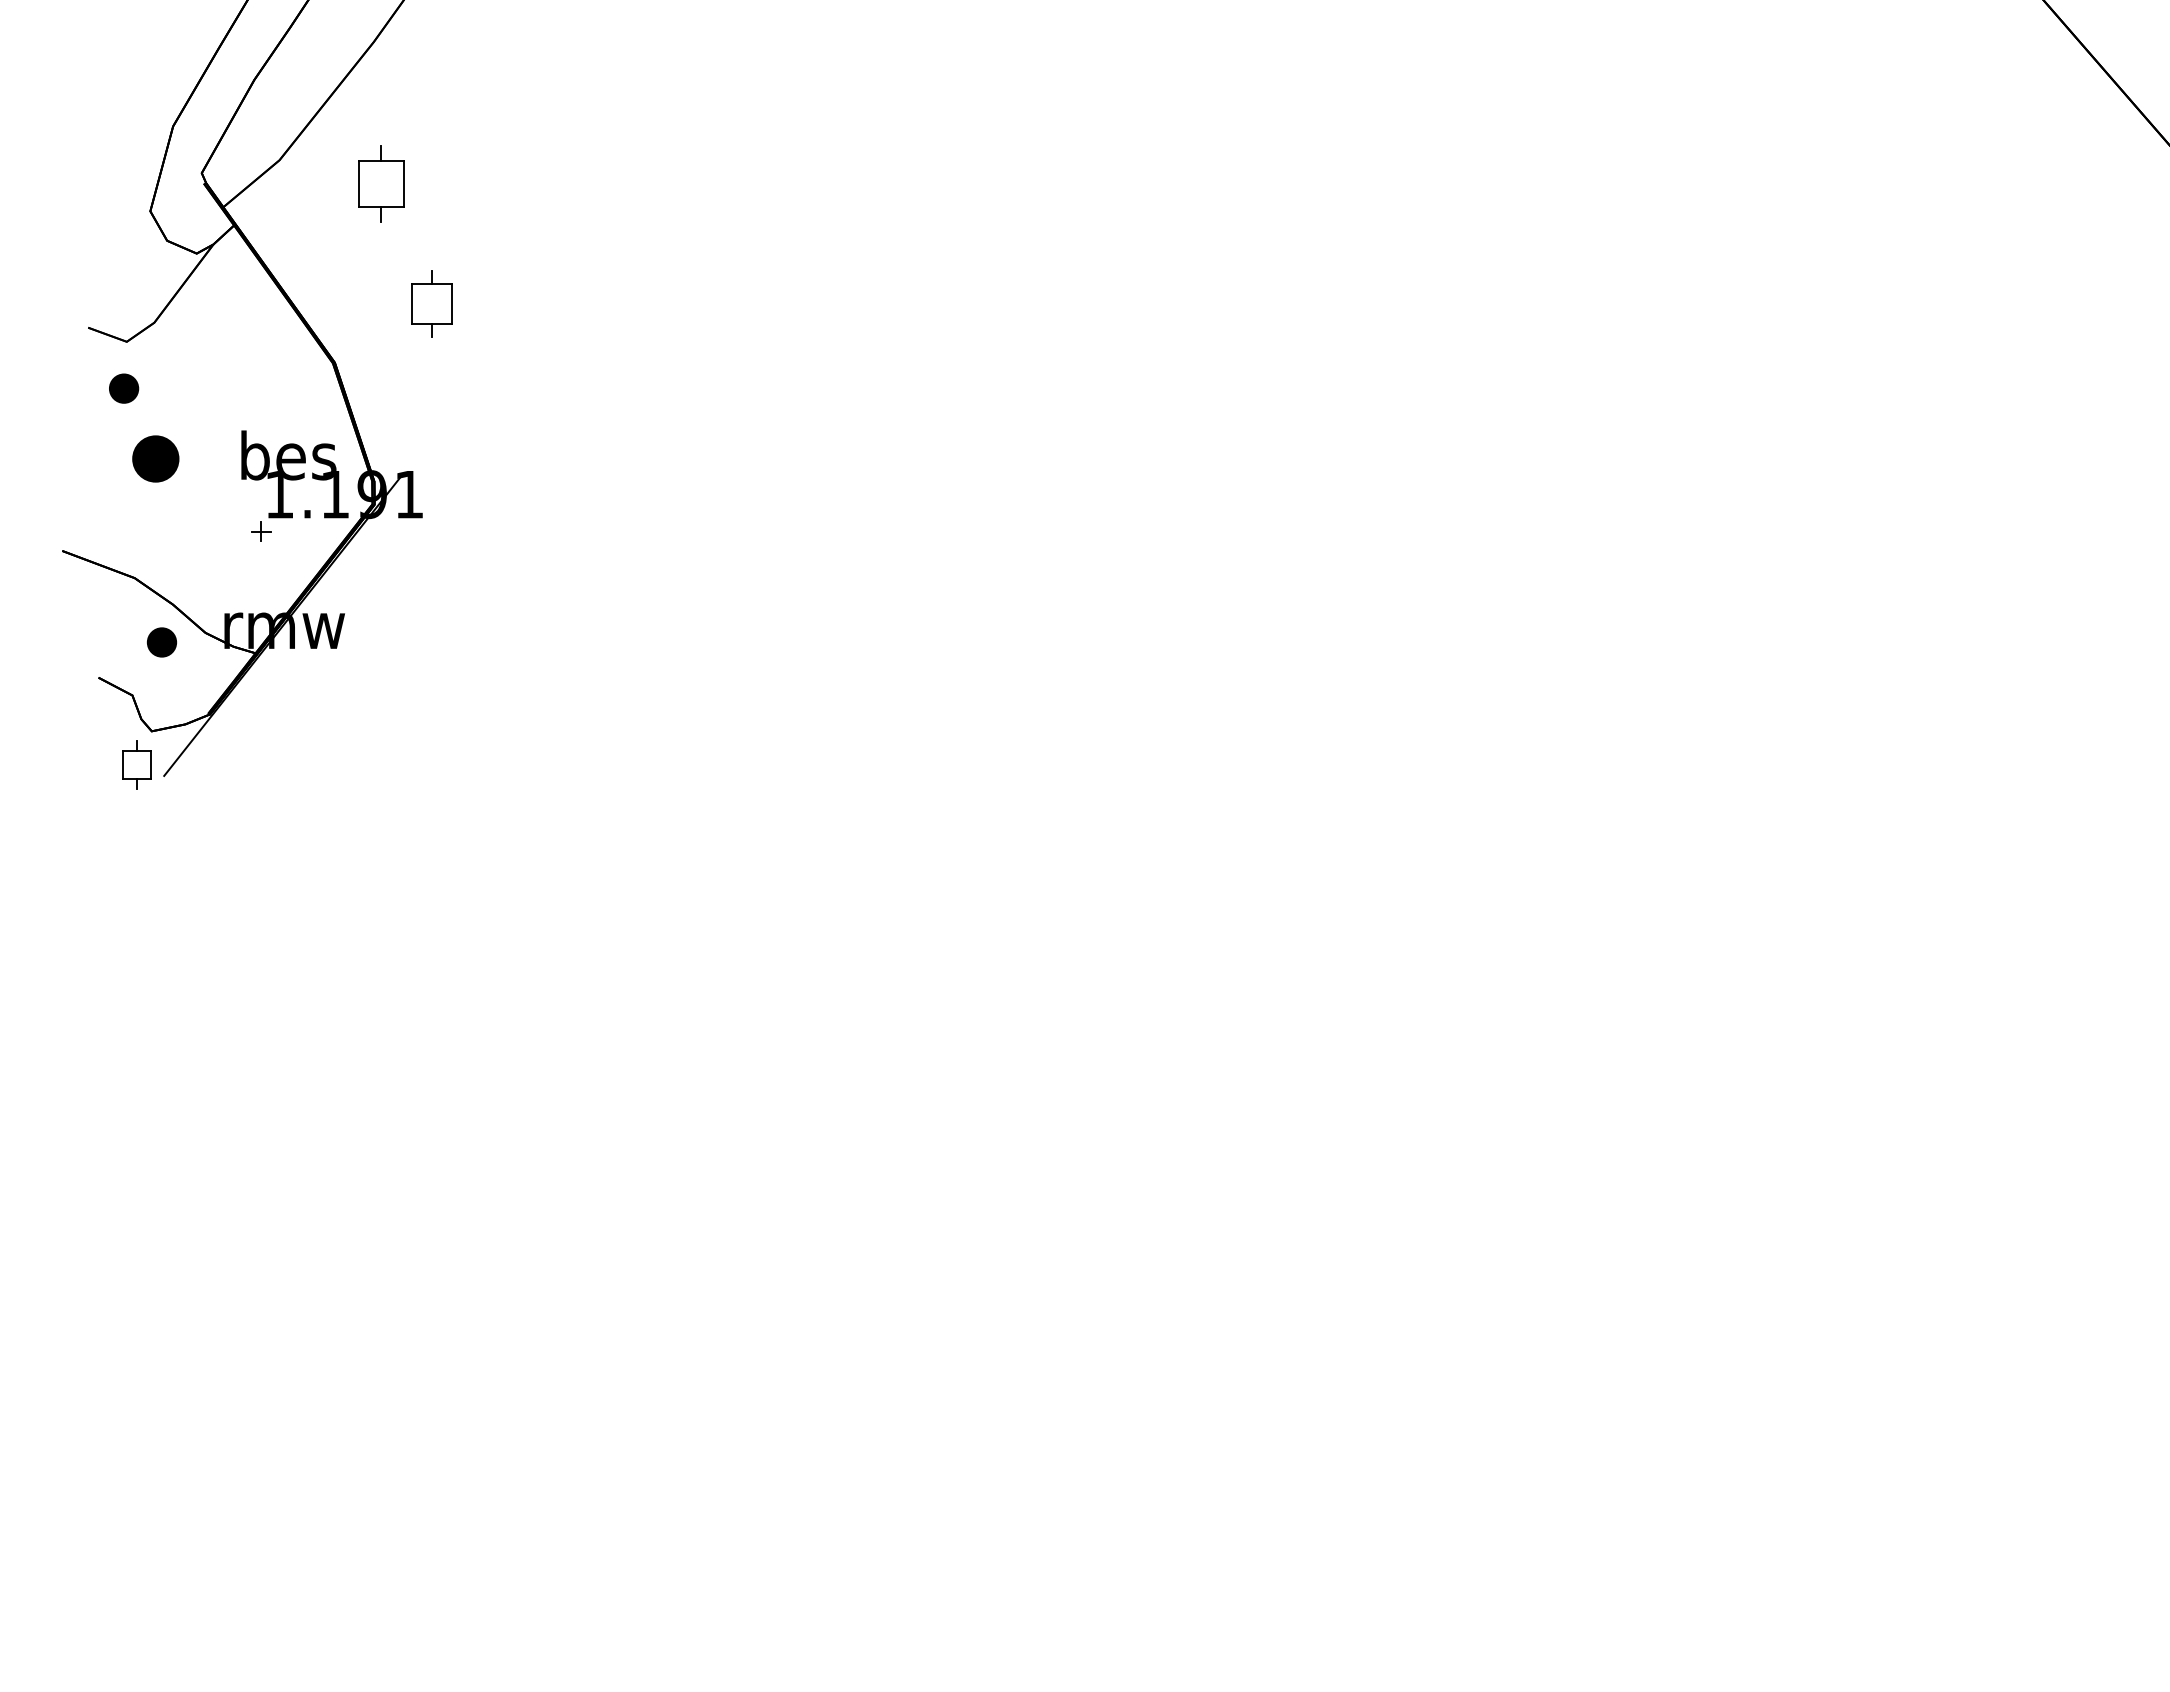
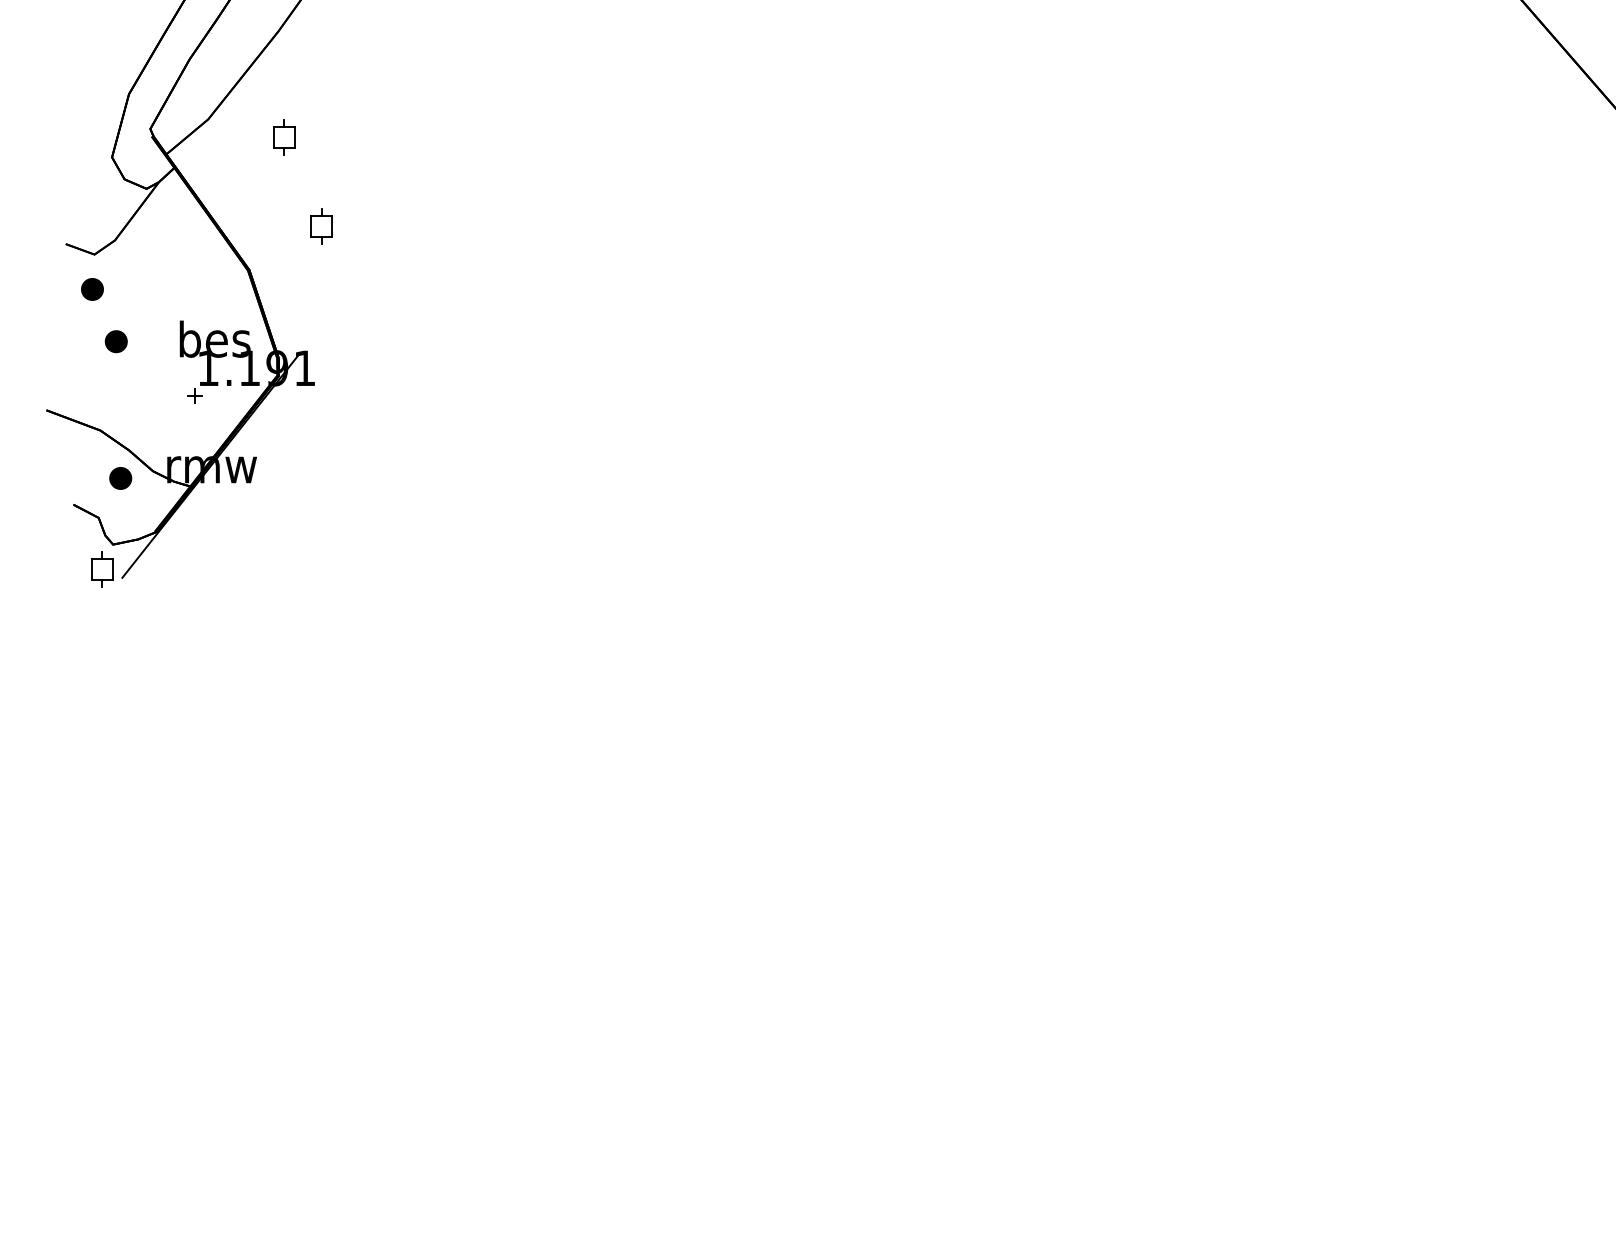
part: (381, 183) -> (284, 136), size x0.62
part: (431, 304) -> (321, 226), size x0.71
part: (156, 458) -> (116, 341), size x0.62

